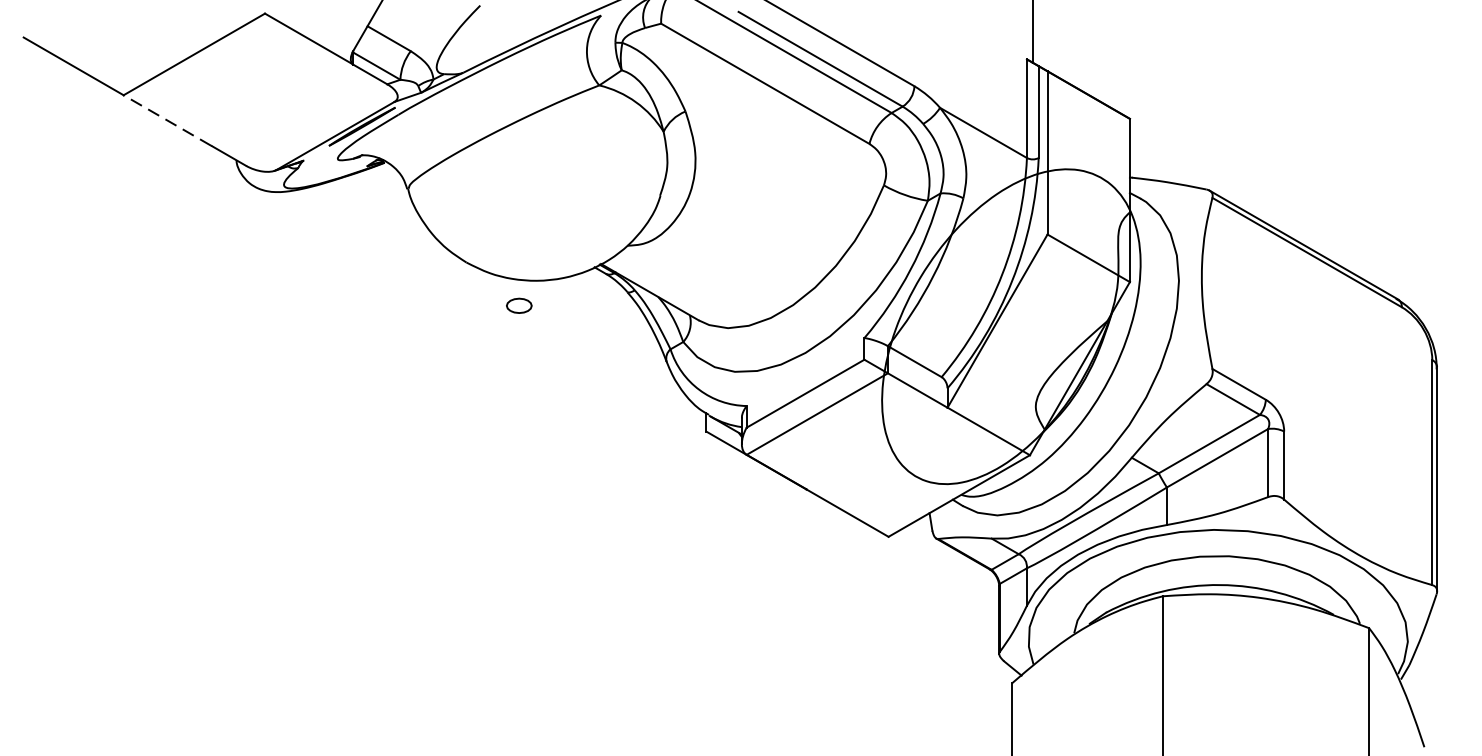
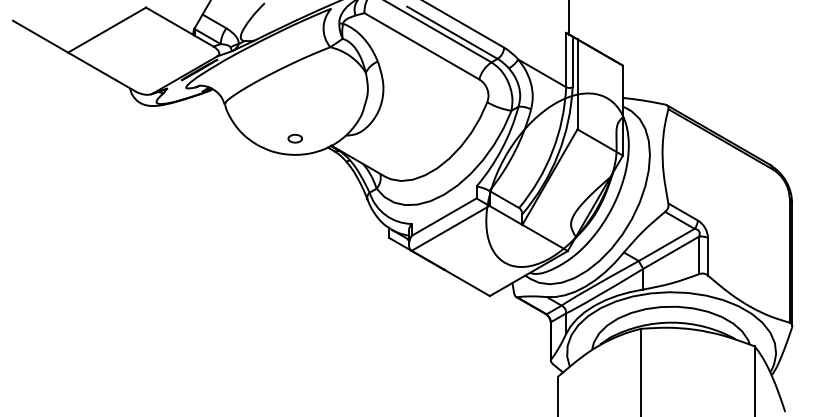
line: (167, 120) -> (92, 66), dashed -> solid
part: (517, 305) -> (294, 138), moved

